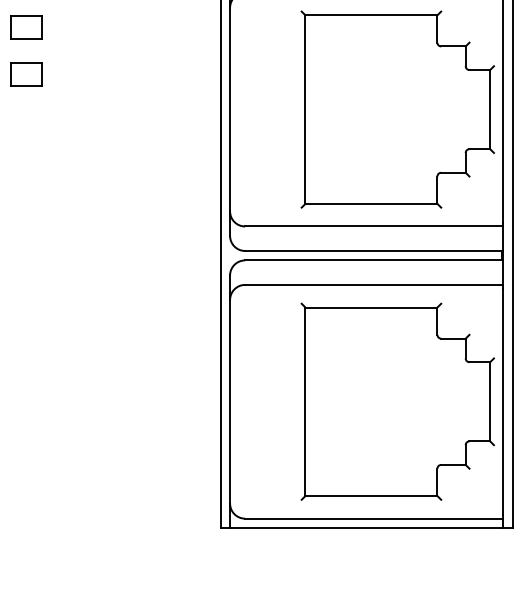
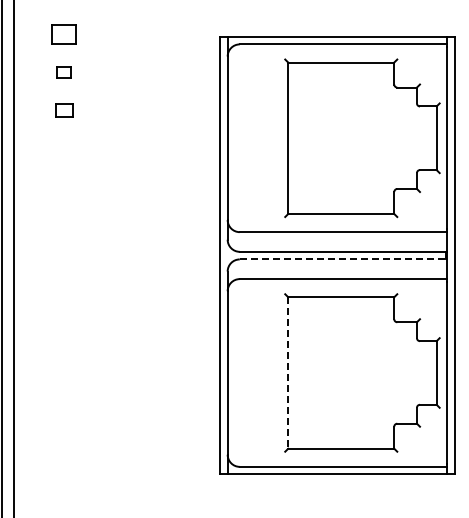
part: (25, 26) -> (63, 71), size x0.6
part: (25, 73) -> (63, 109), size x0.7
line: (374, 260) -> (343, 259), solid -> dashed
line: (305, 401) -> (288, 372), solid -> dashed

